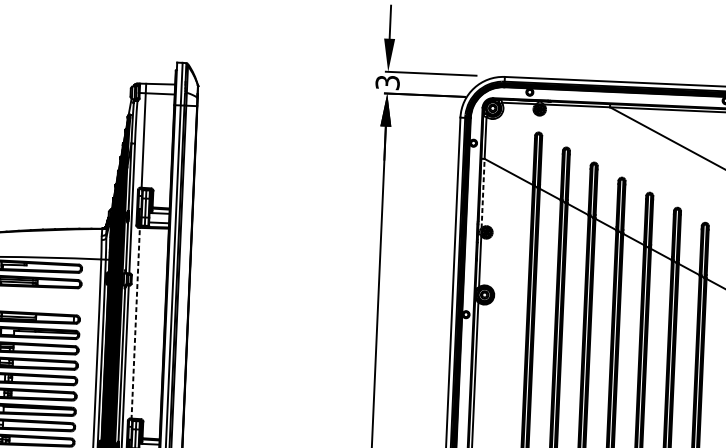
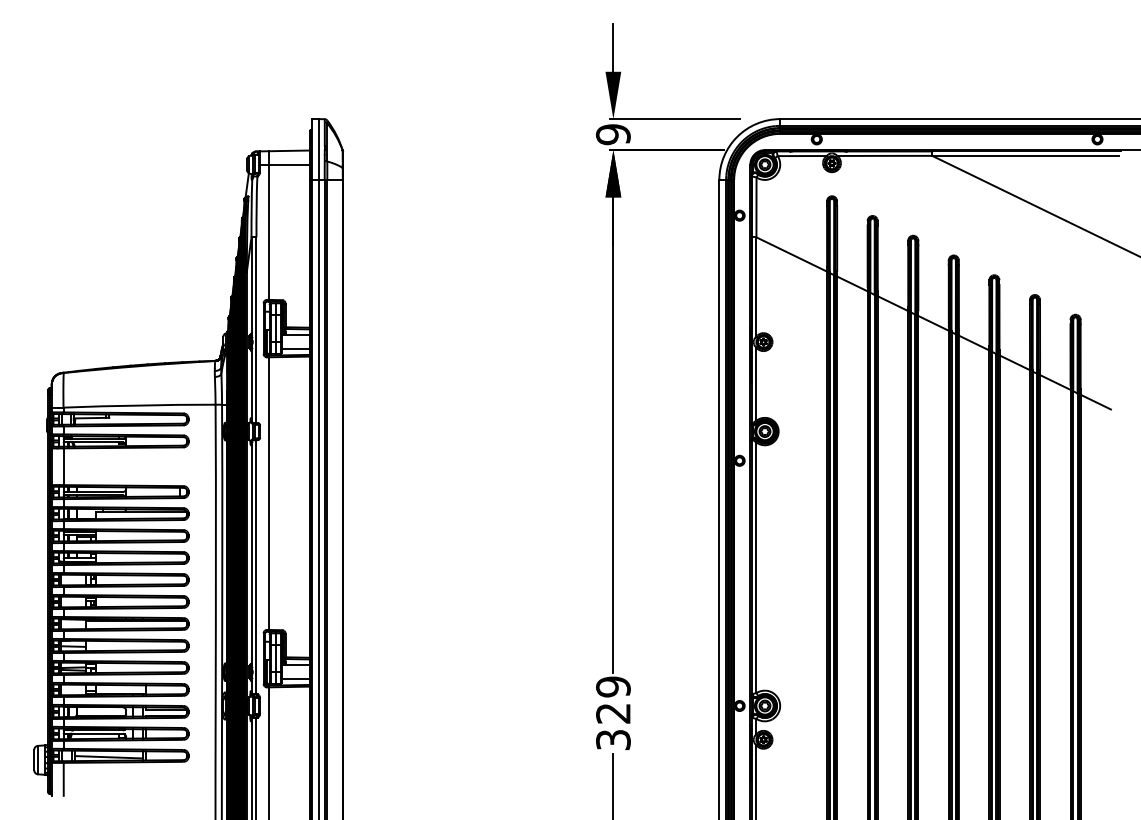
text: (387, 82) -> (613, 134), 3 -> 9
line: (483, 193) -> (756, 287), dashed -> solid
line: (135, 323) -> (268, 493), dashed -> solid

